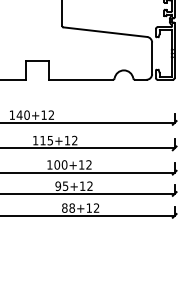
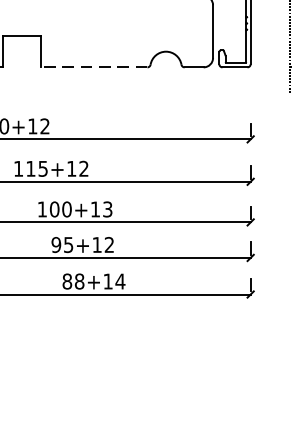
line: (80, 79) -> (93, 66), solid -> dashed
text: (88, 164) -> (106, 208), 100+12 -> 100+13
text: (96, 207) -> (120, 280), 88+12 -> 88+14

